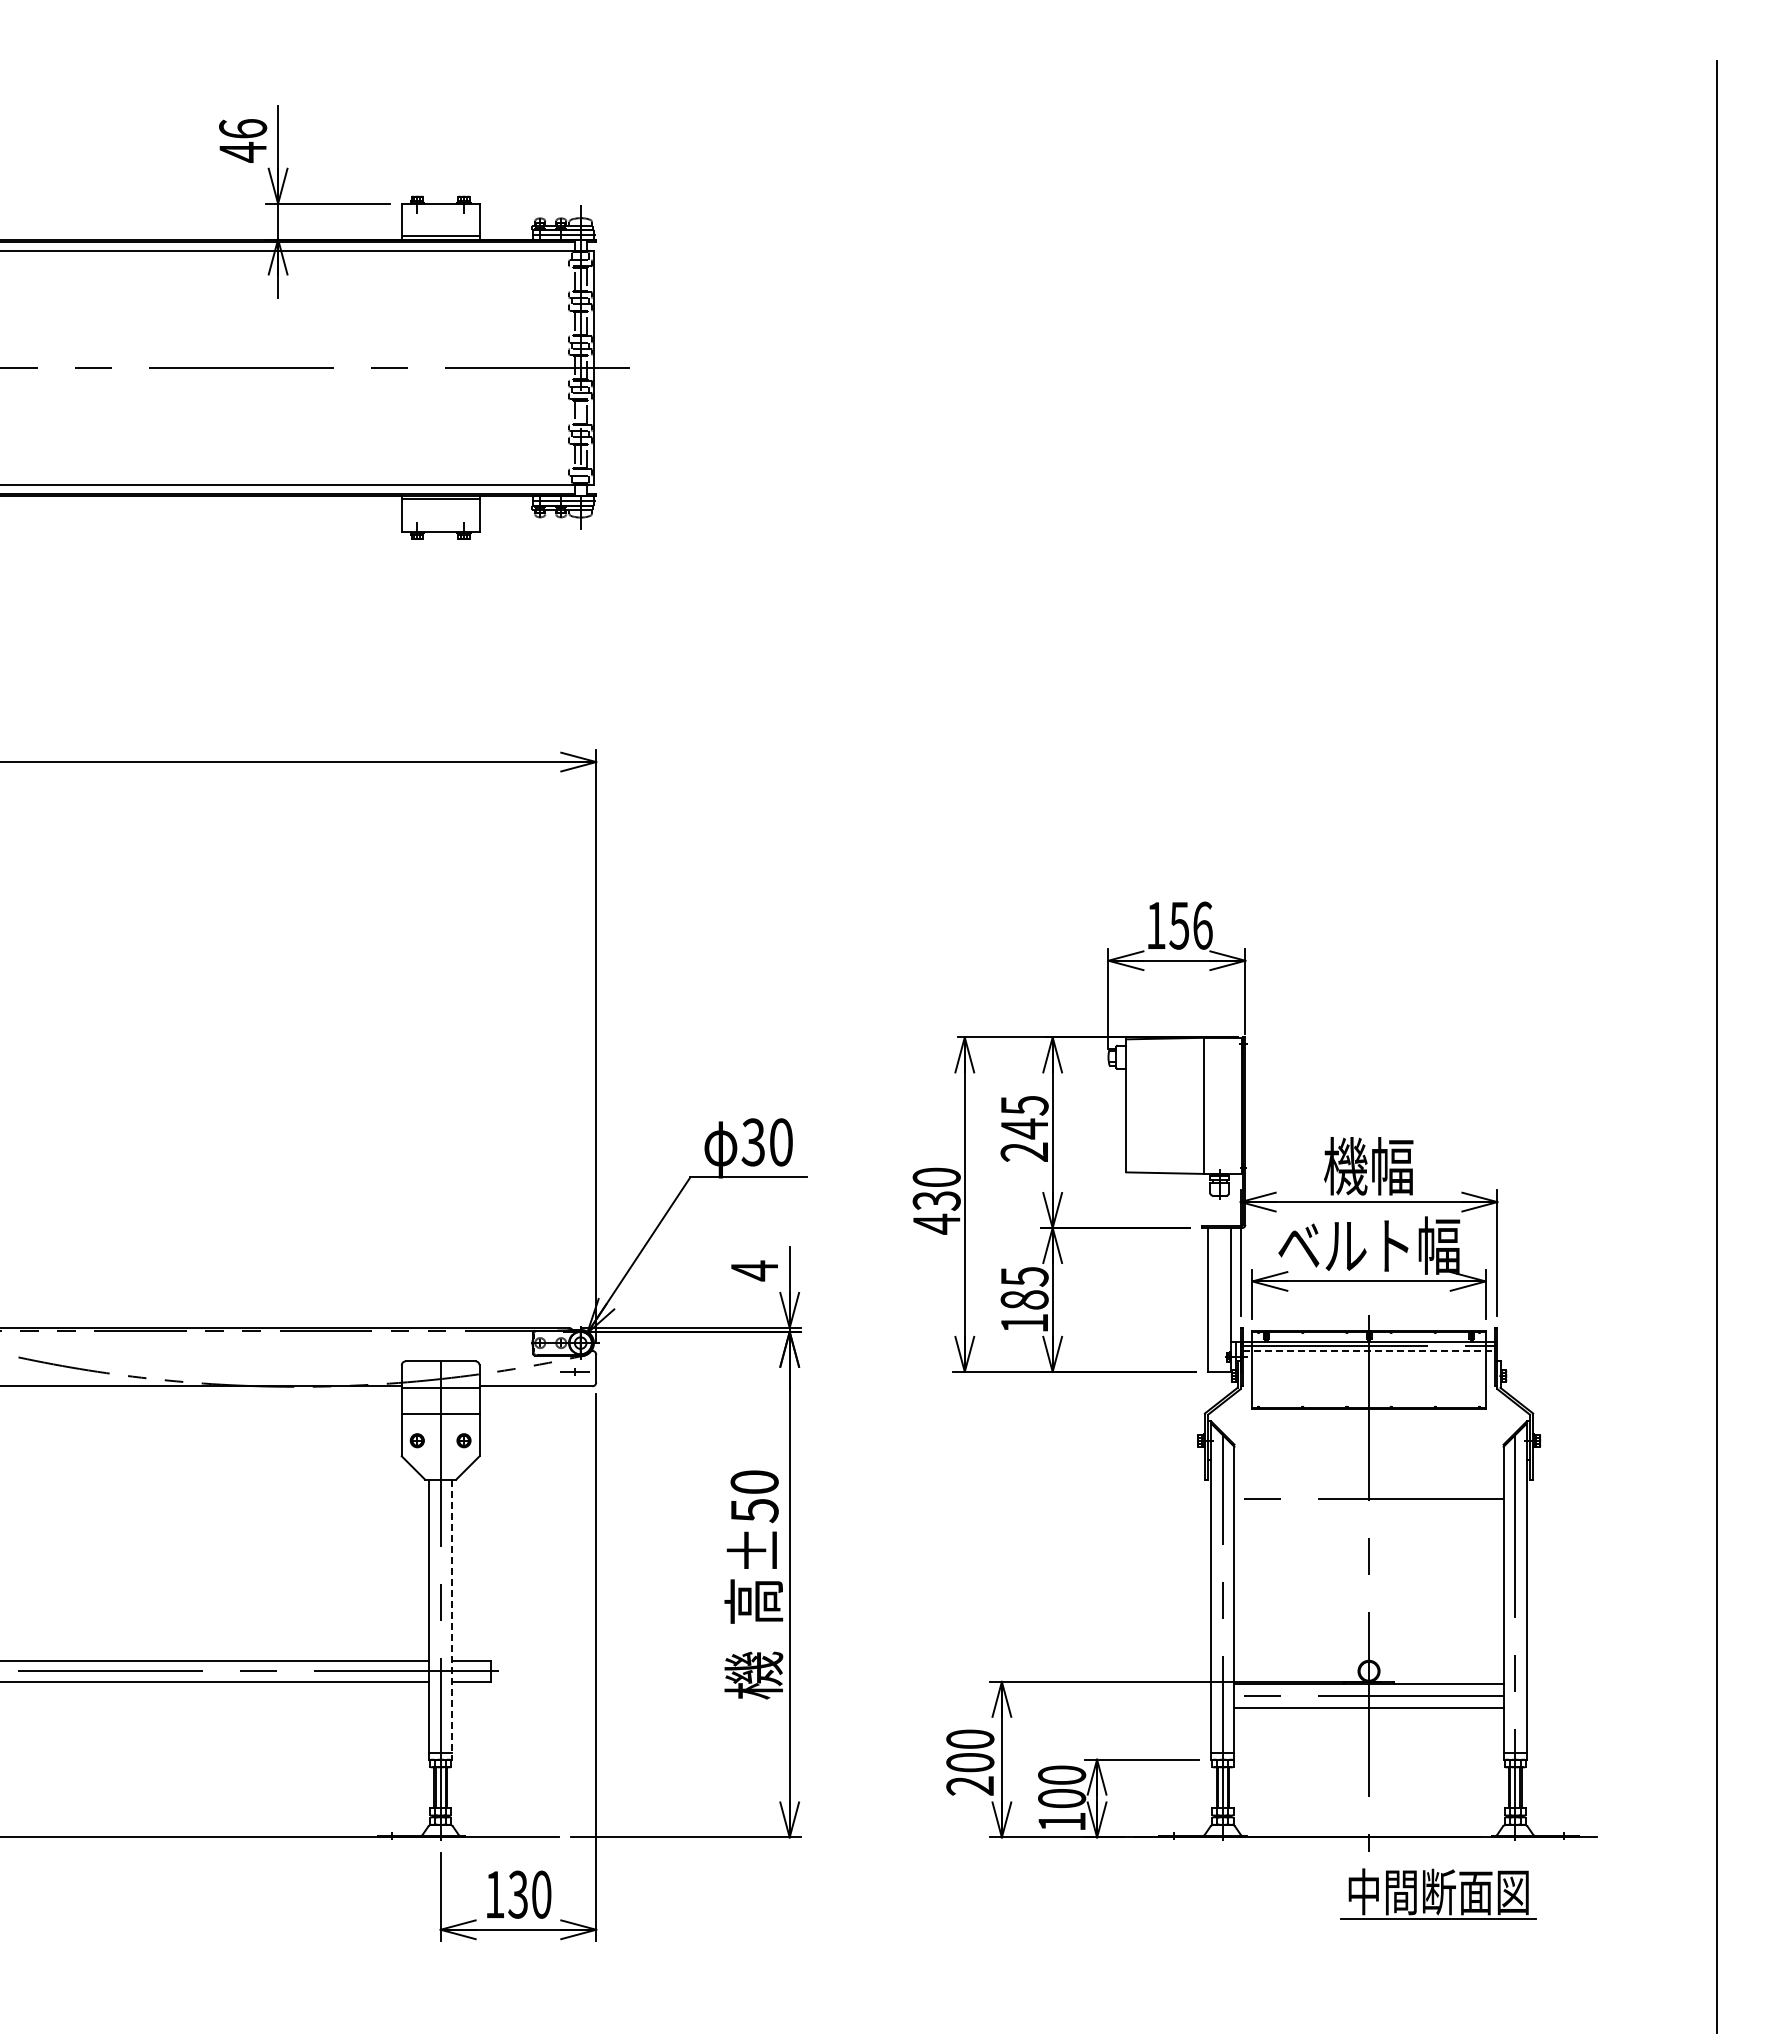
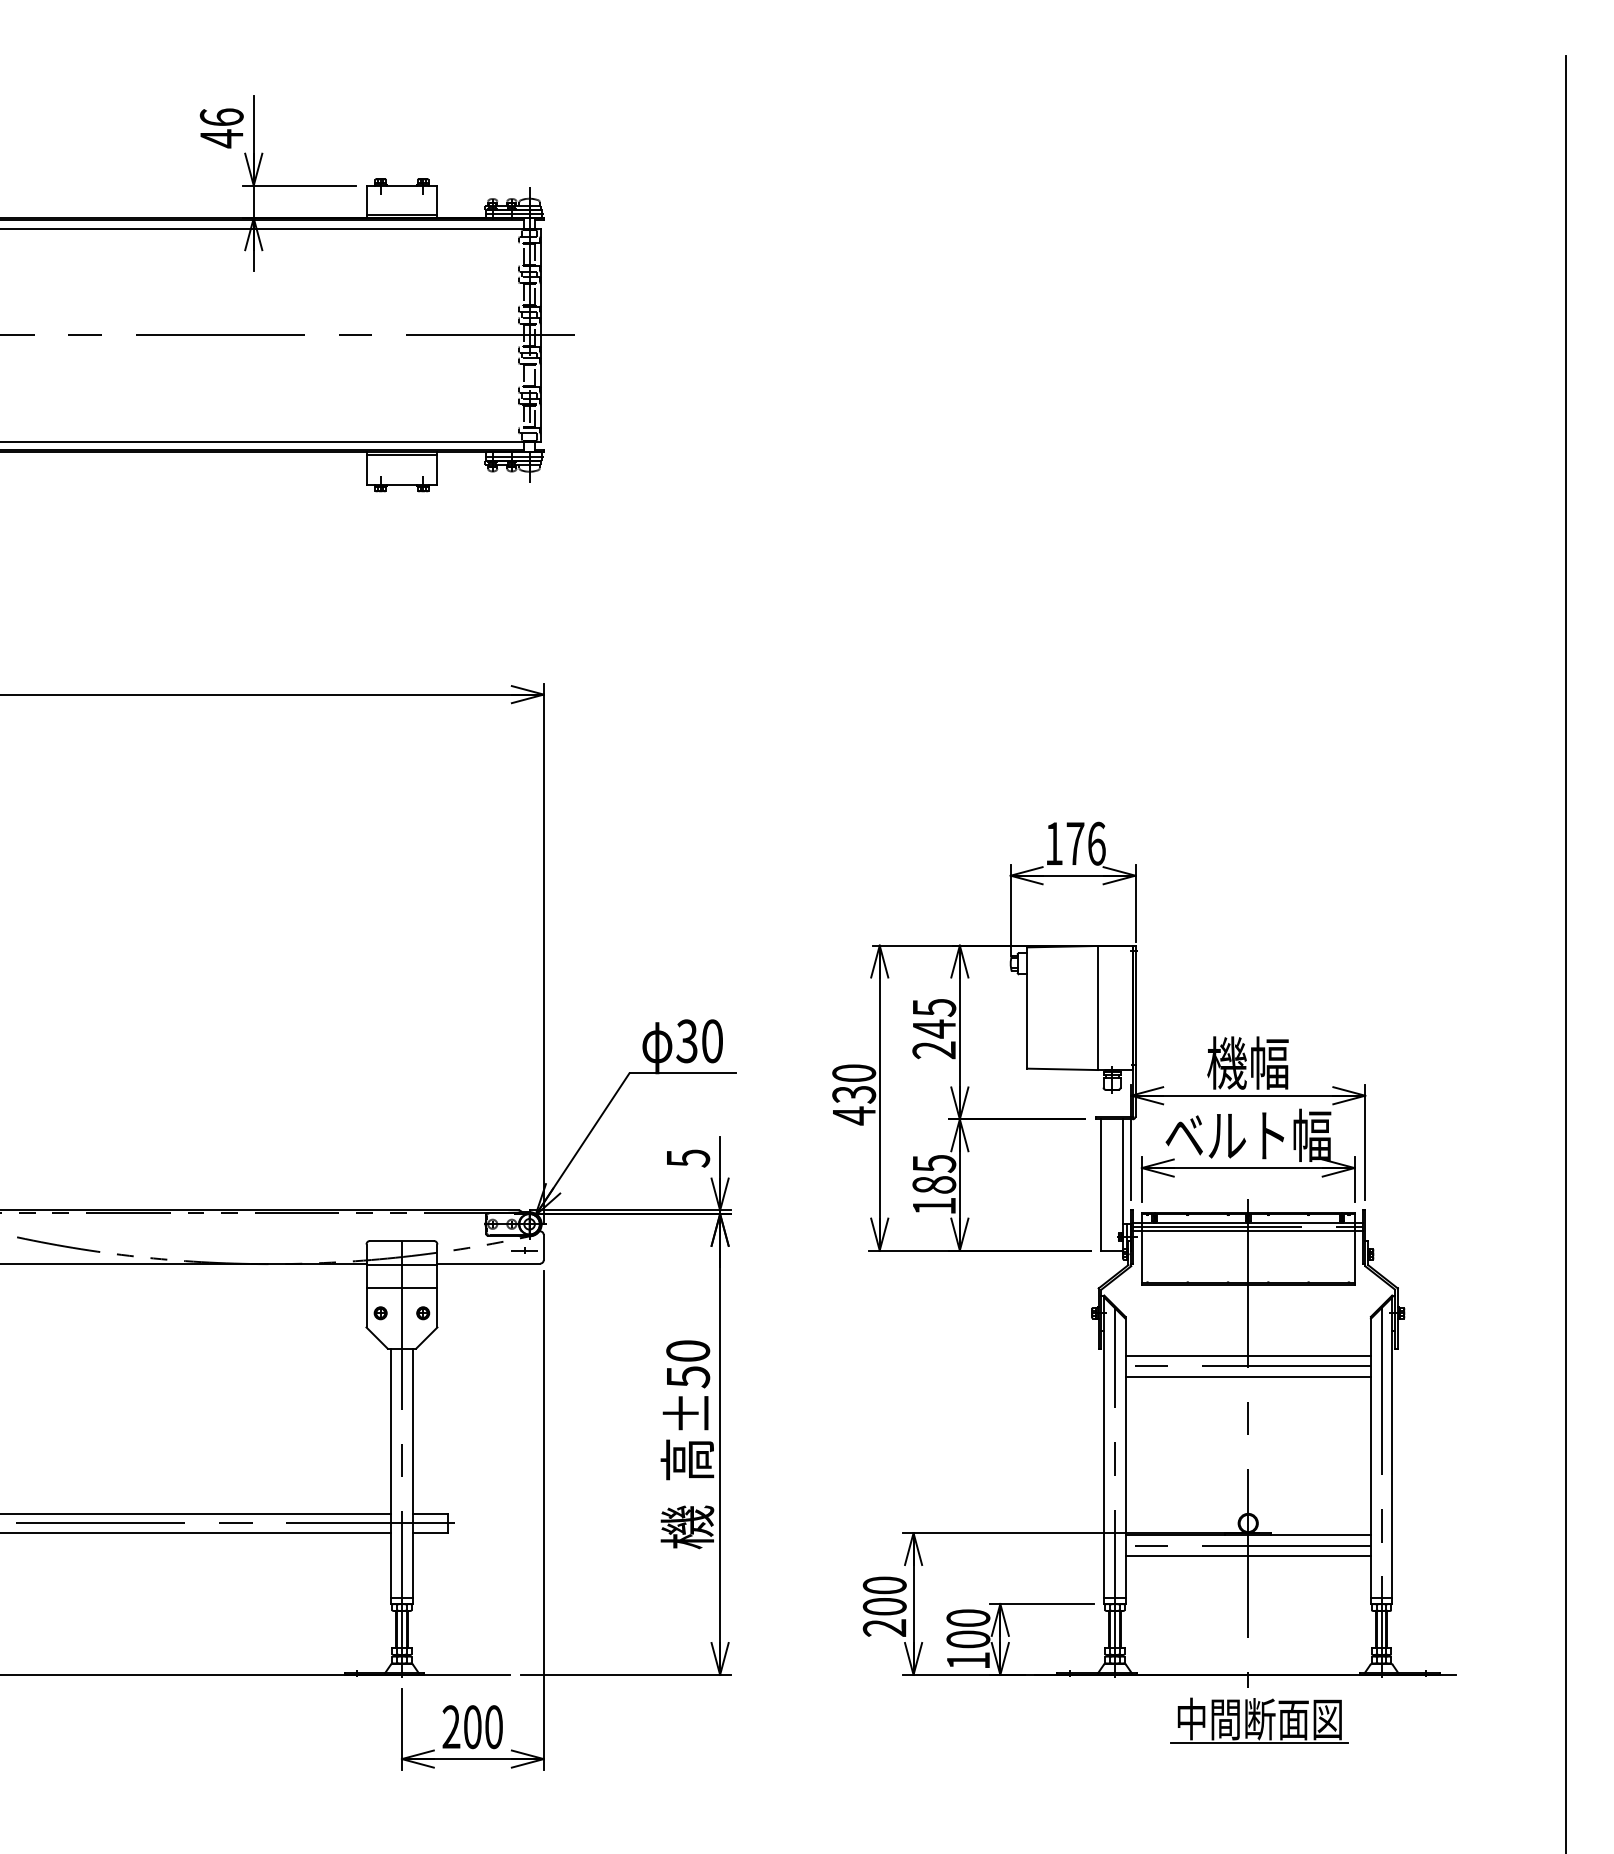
text: (1179, 925) -> (1075, 843), 156 -> 176
text: (754, 1270) -> (688, 1158), 4 -> 5
line: (1369, 1350) -> (1248, 1231), dashed -> solid
line: (1368, 1487) -> (1247, 1355), added
line: (1368, 1510) -> (1247, 1376), added
line: (452, 1620) -> (412, 1477), dashed -> solid
part: (1438, 1893) -> (1259, 1720), moved
text: (506, 1894) -> (461, 1726), 130 -> 200

